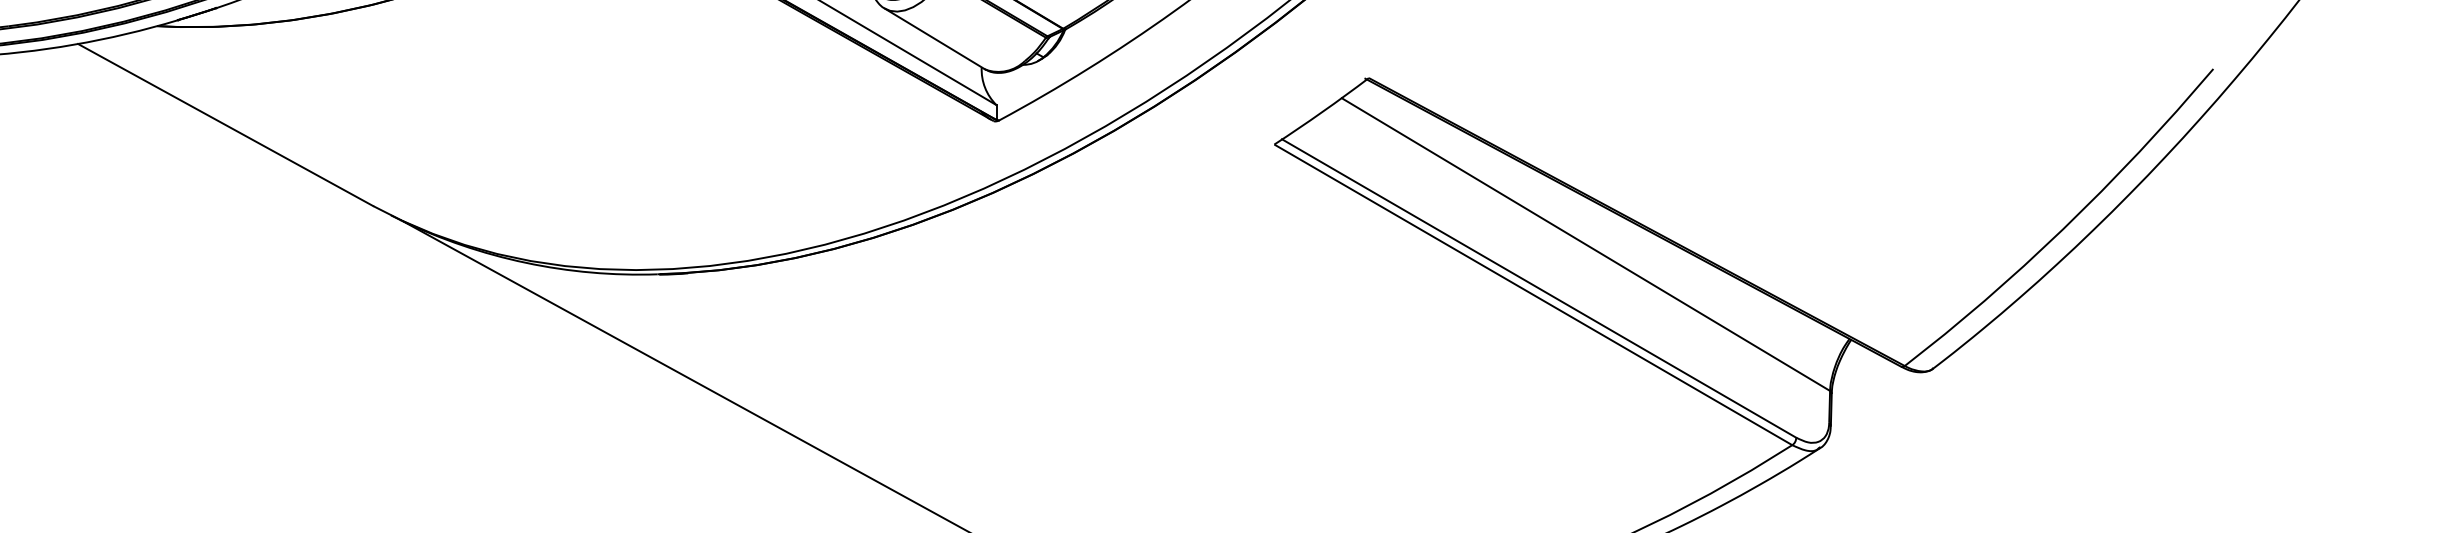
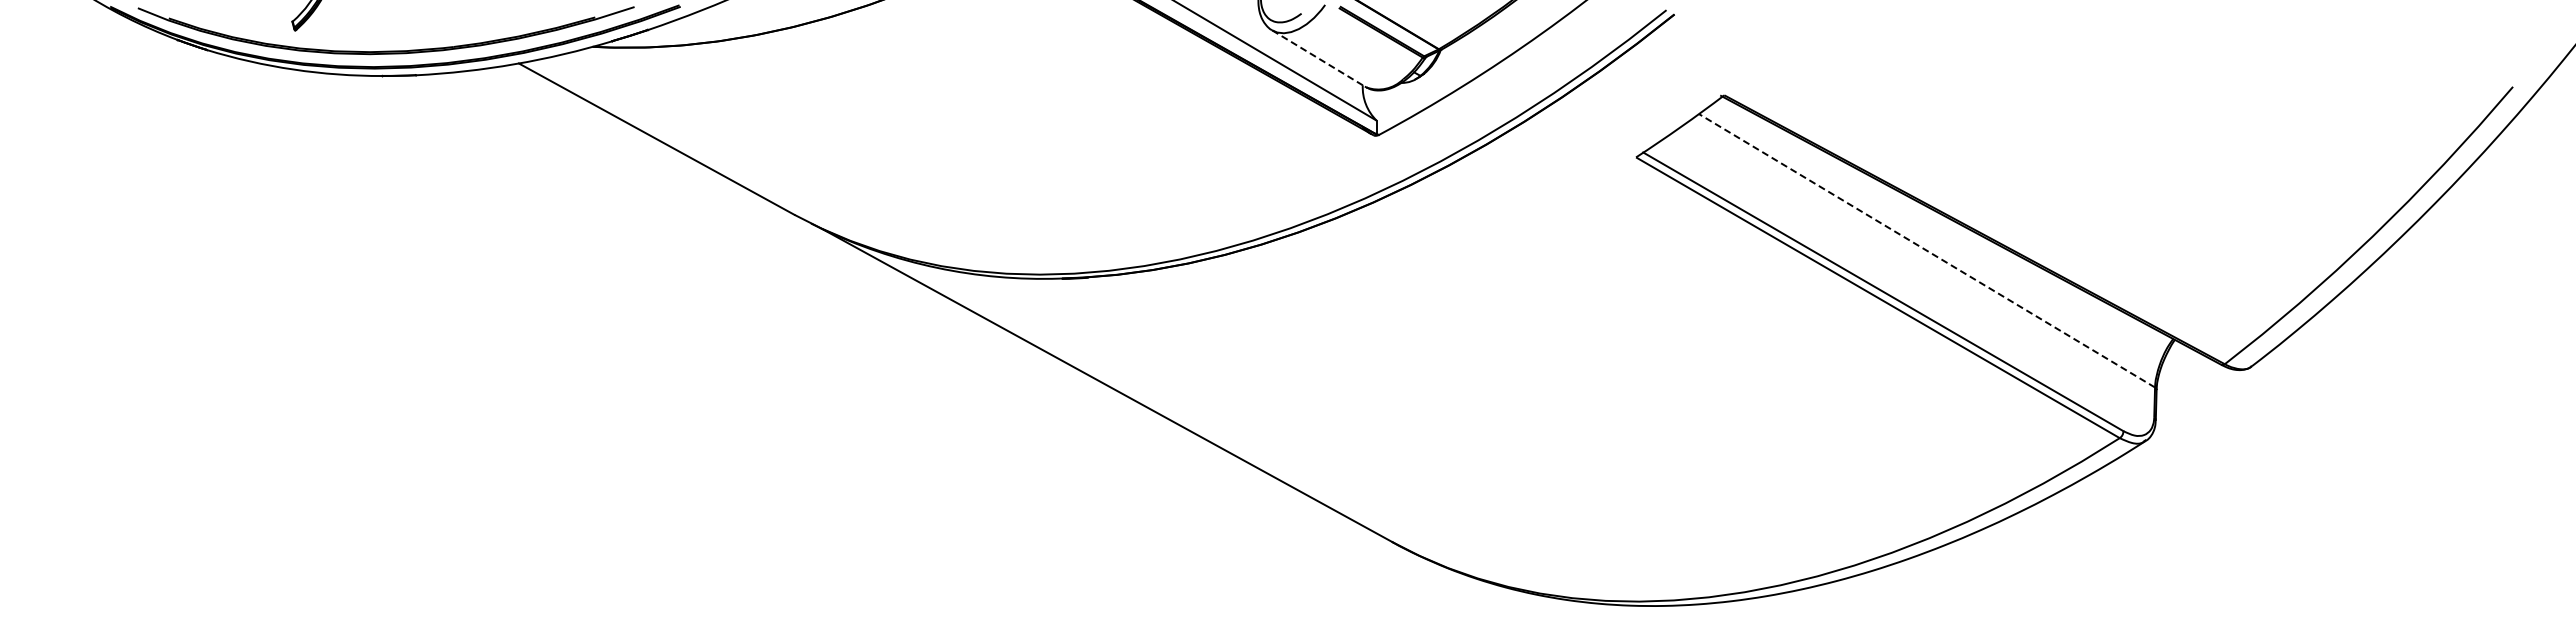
line: (934, 38) -> (1318, 58), solid -> dashed
line: (1586, 244) -> (1927, 250), solid -> dashed

